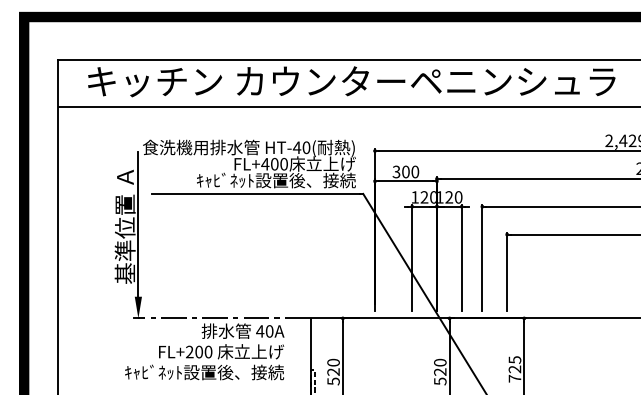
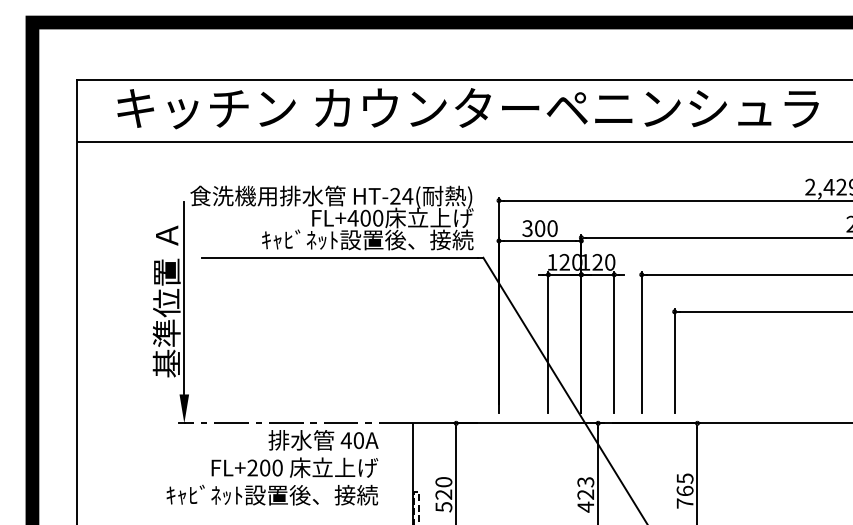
text: (301, 147) -> (401, 195), HT-40( -> HT-24(
text: (514, 368) -> (684, 490), 725 -> 765
text: (440, 371) -> (585, 494), 520 -> 423

